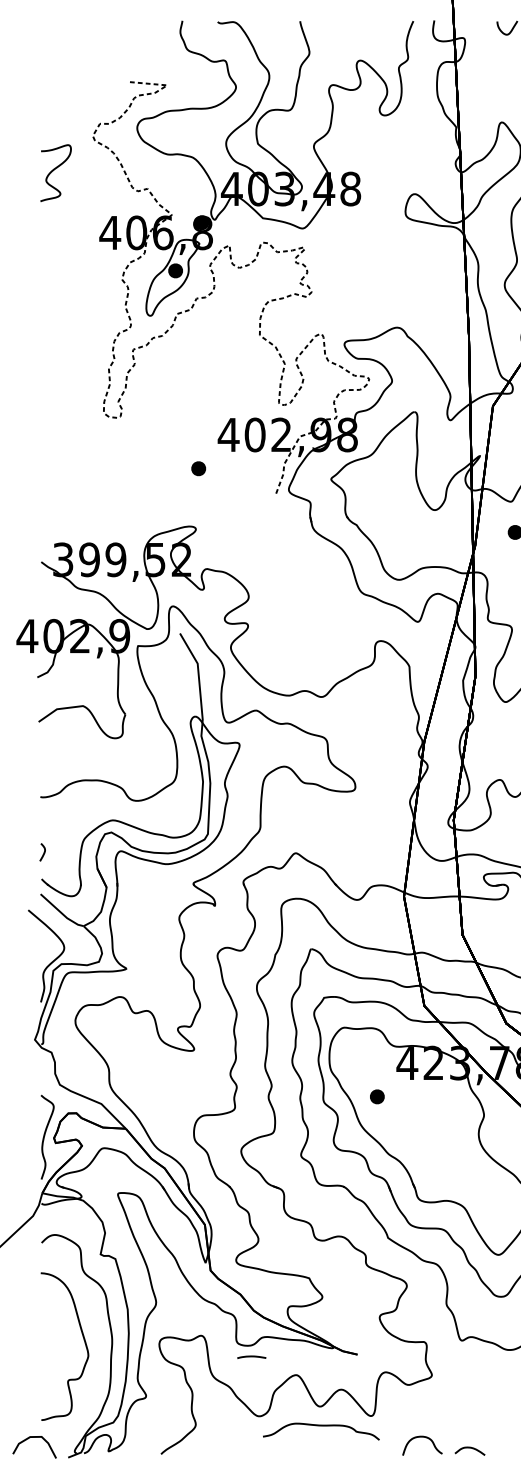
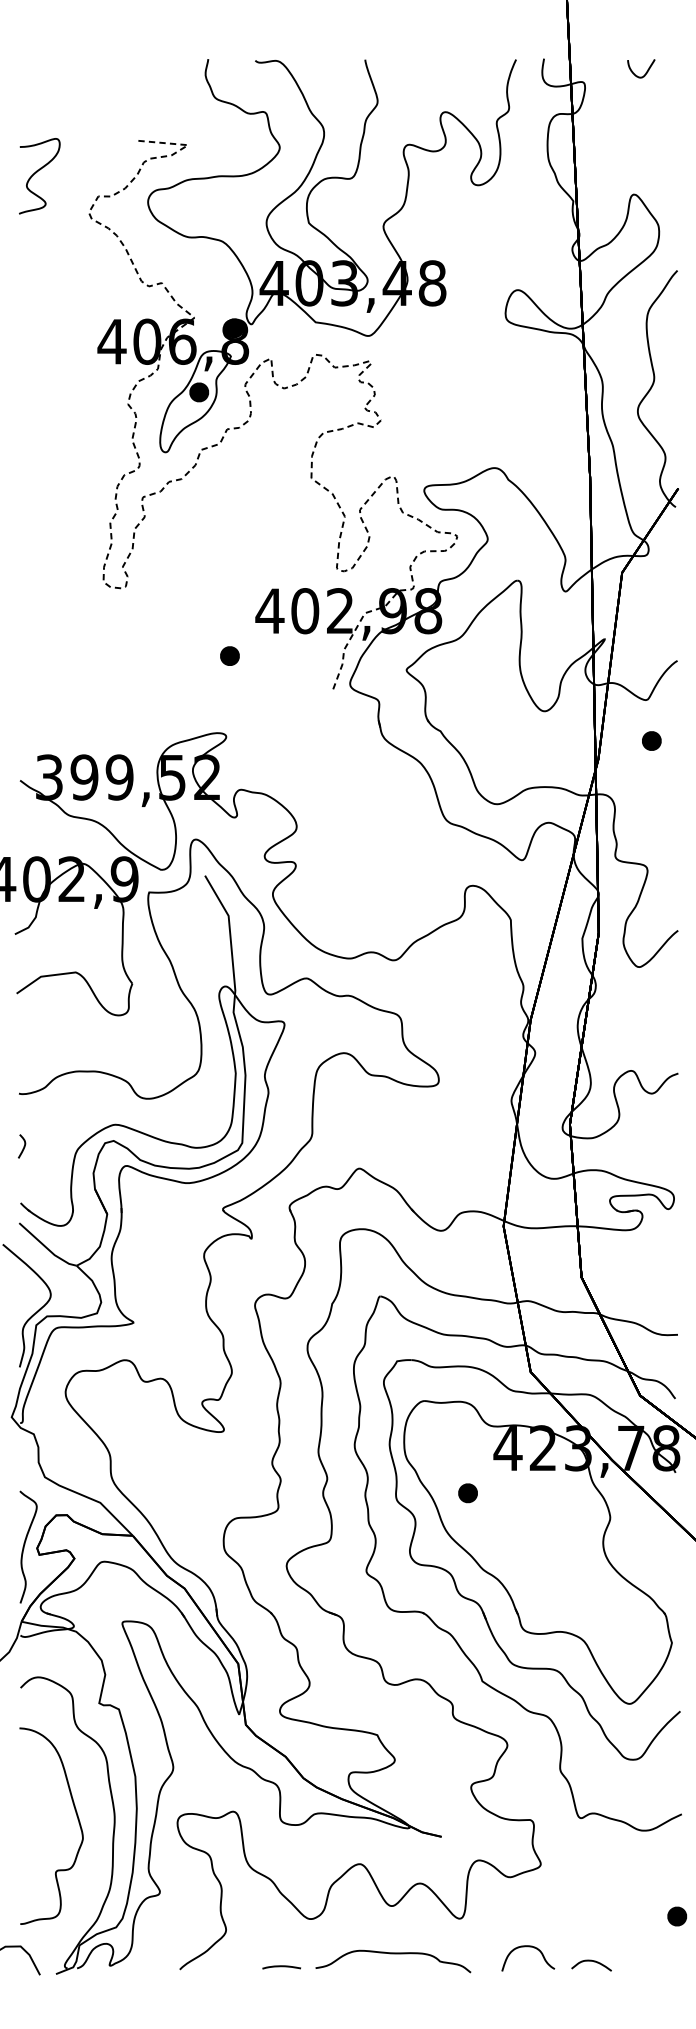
curve: (53, 171) -> (36, 173), moved
curve: (43, 852) -> (23, 1146), moved
curve: (251, 1357) -> (281, 1967), moved
curve: (321, 1426) -> (393, 1954), moved

